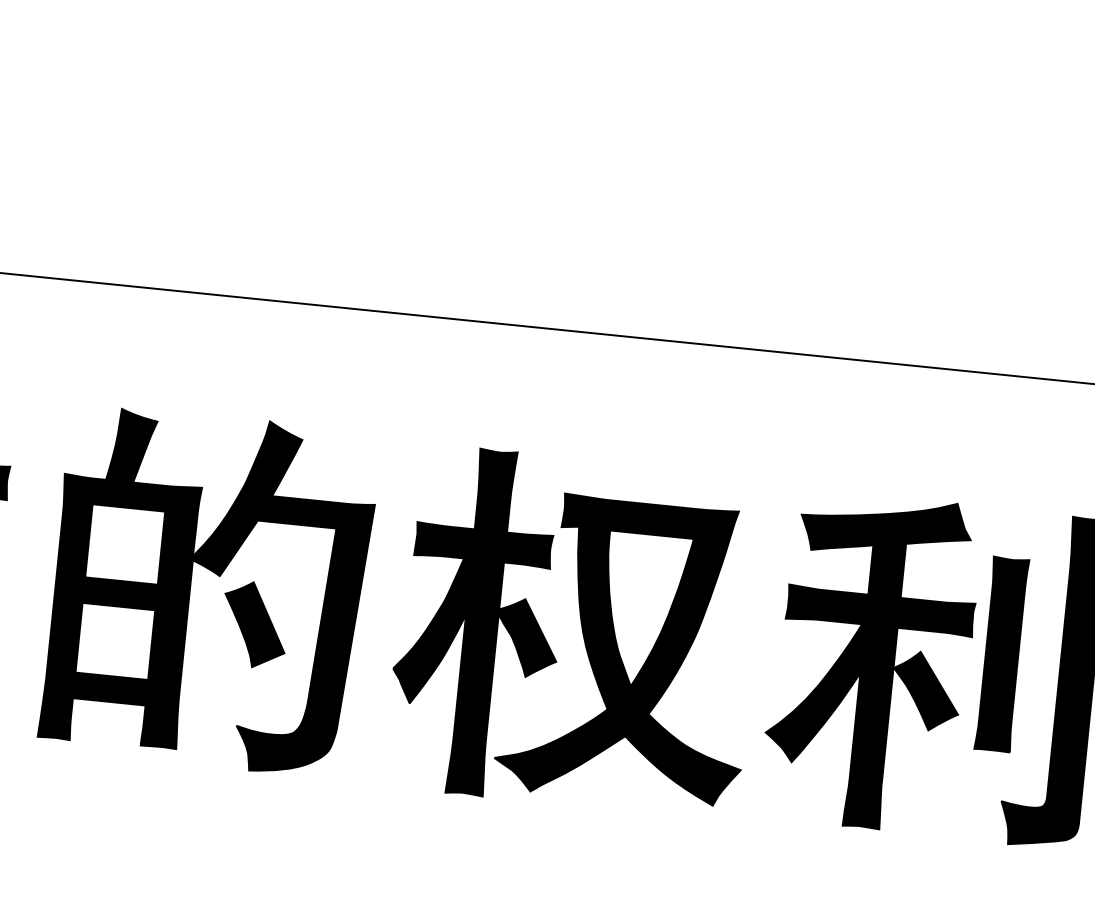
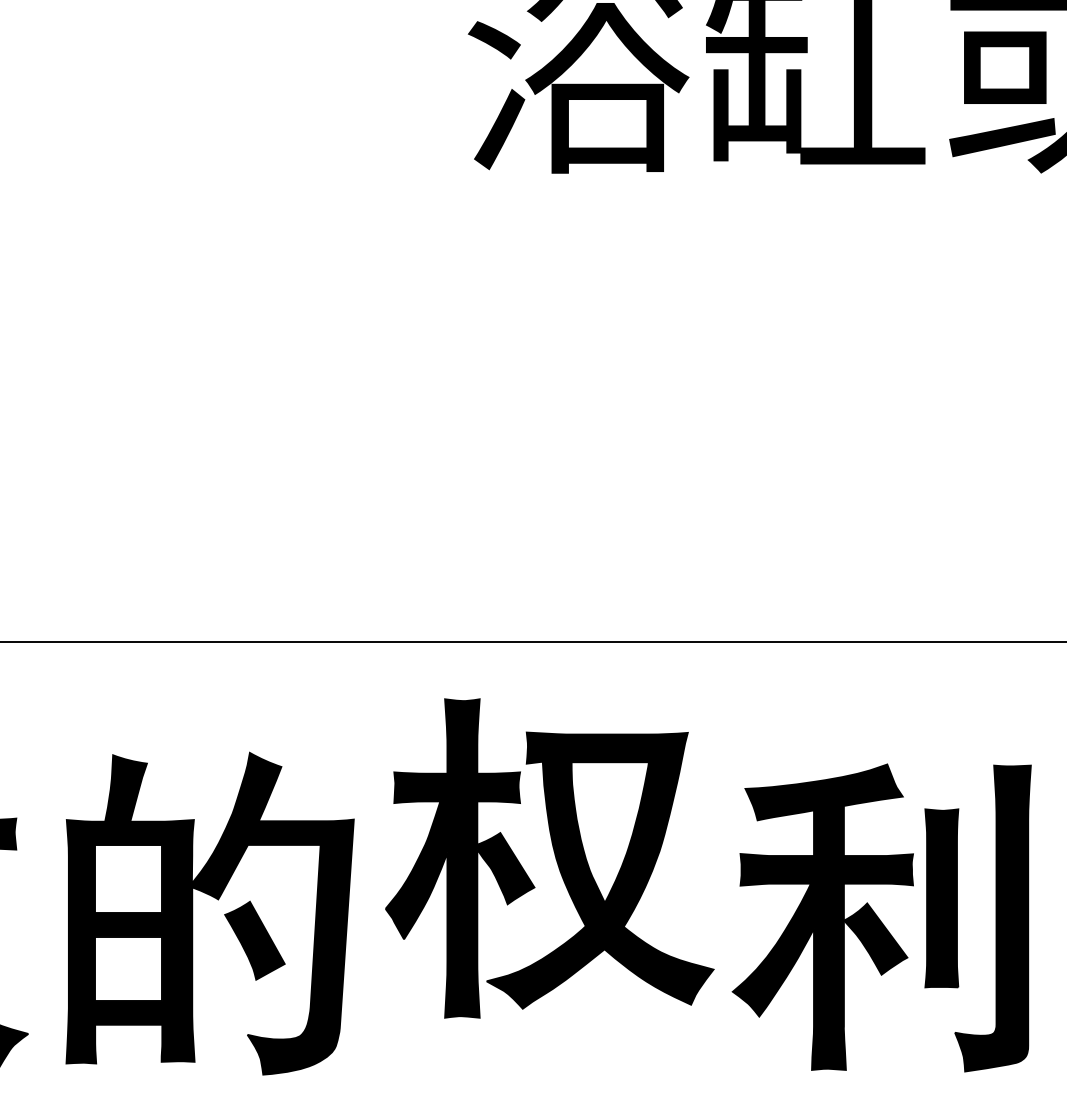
part: (575, 632) -> (549, 858), moved

